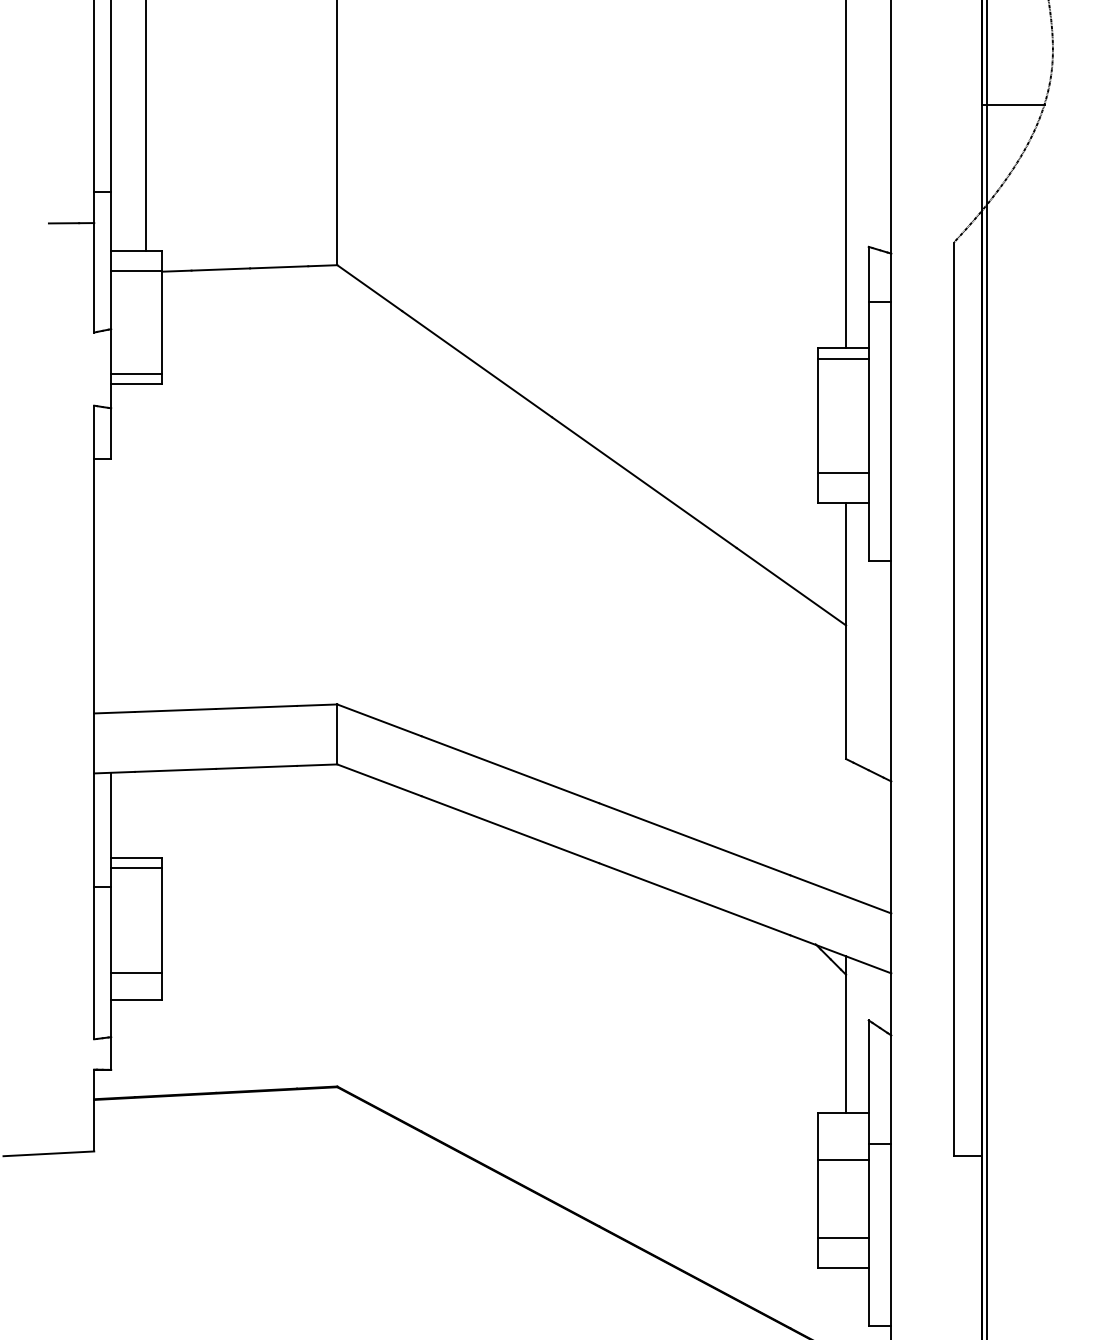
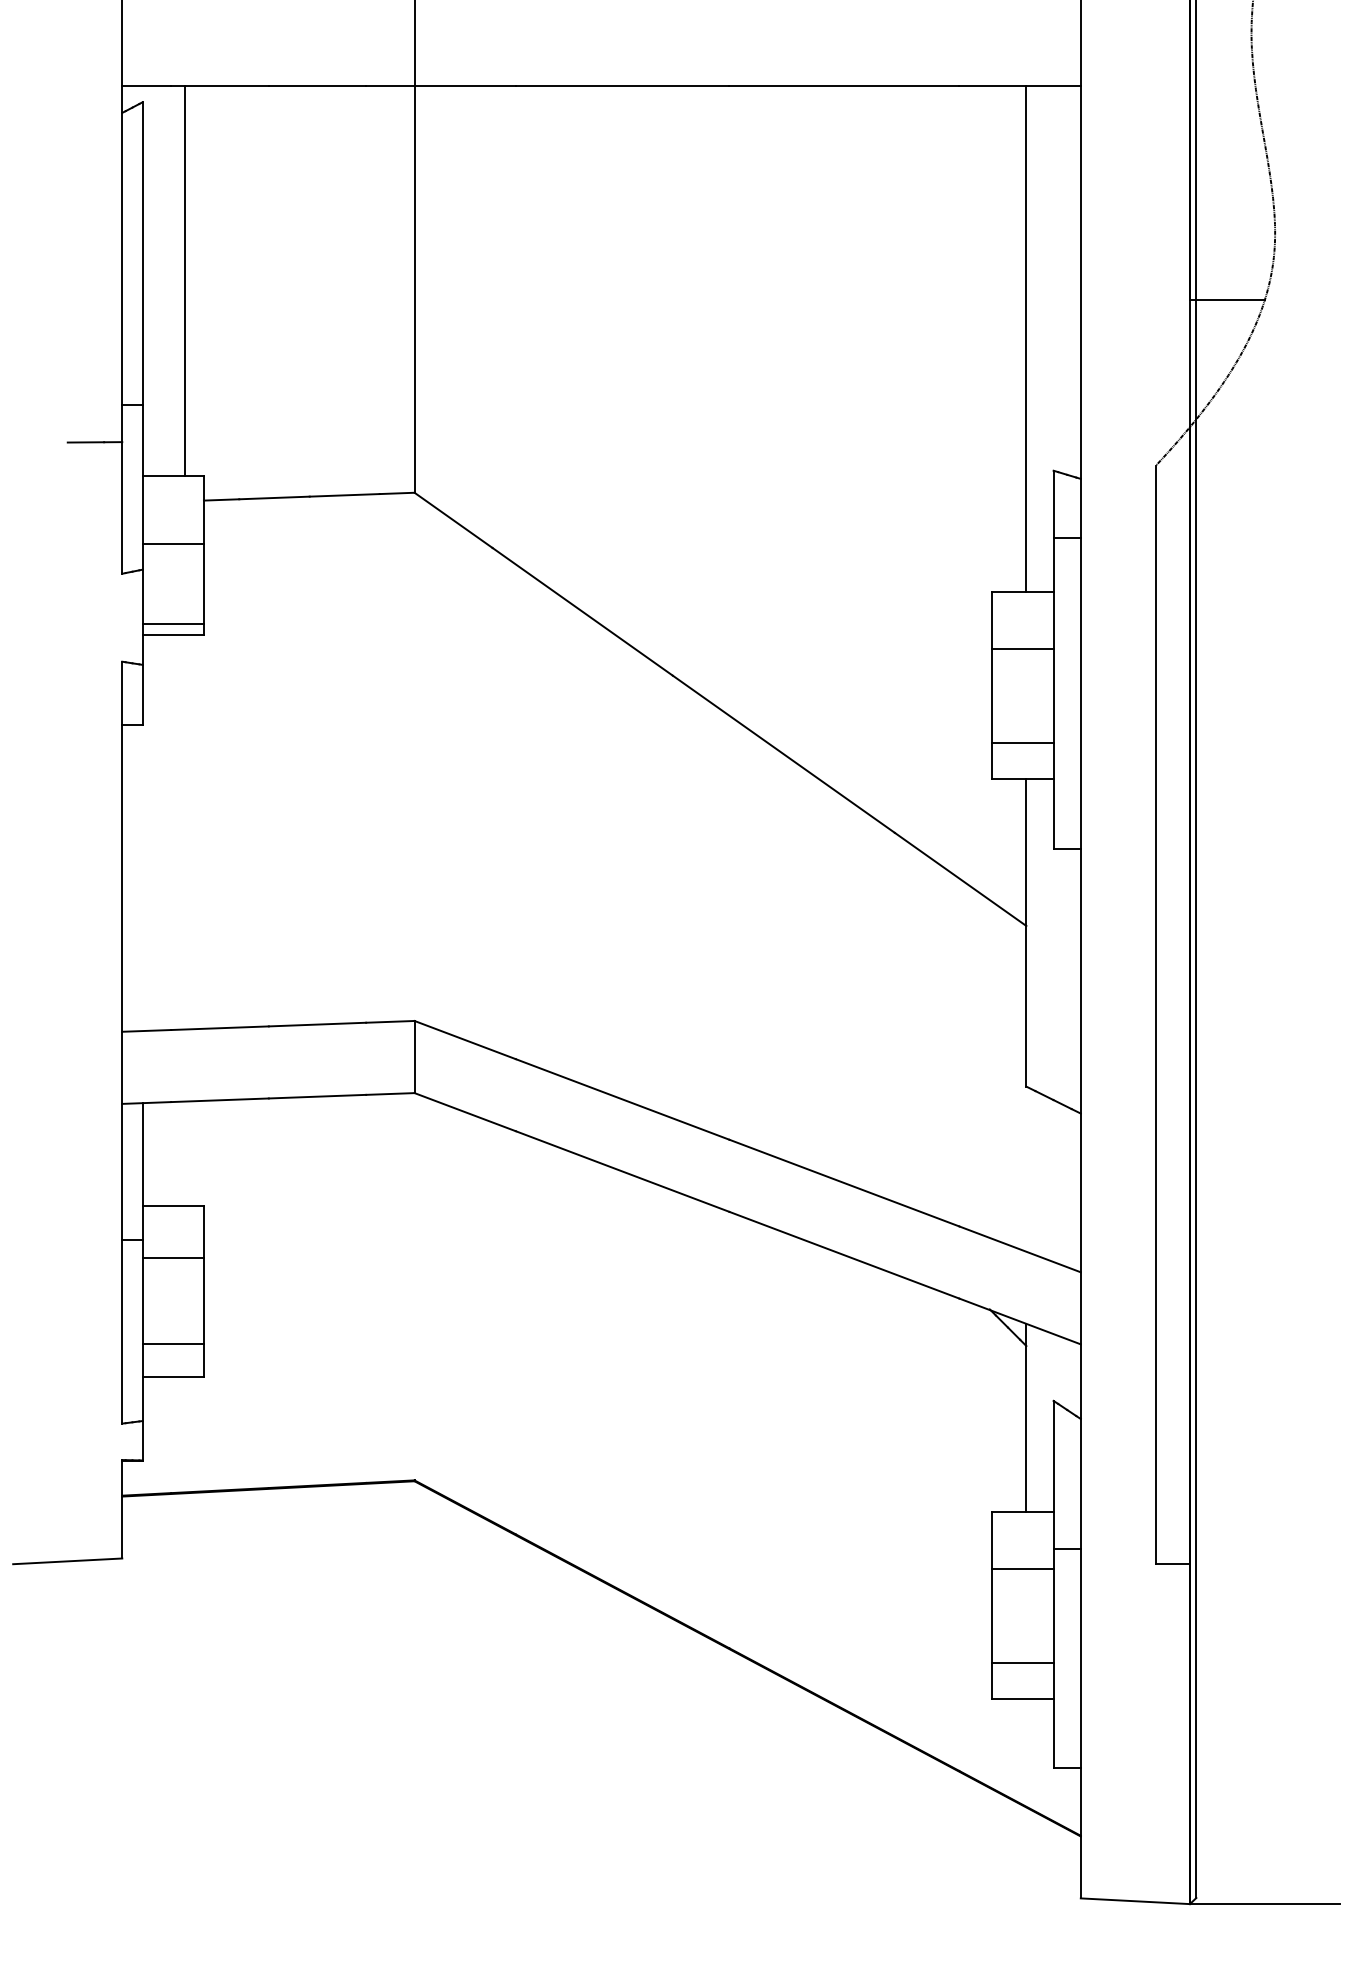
line: (136, 271) -> (172, 544), moved
line: (842, 358) -> (1022, 649), moved
line: (136, 867) -> (172, 1258), moved

